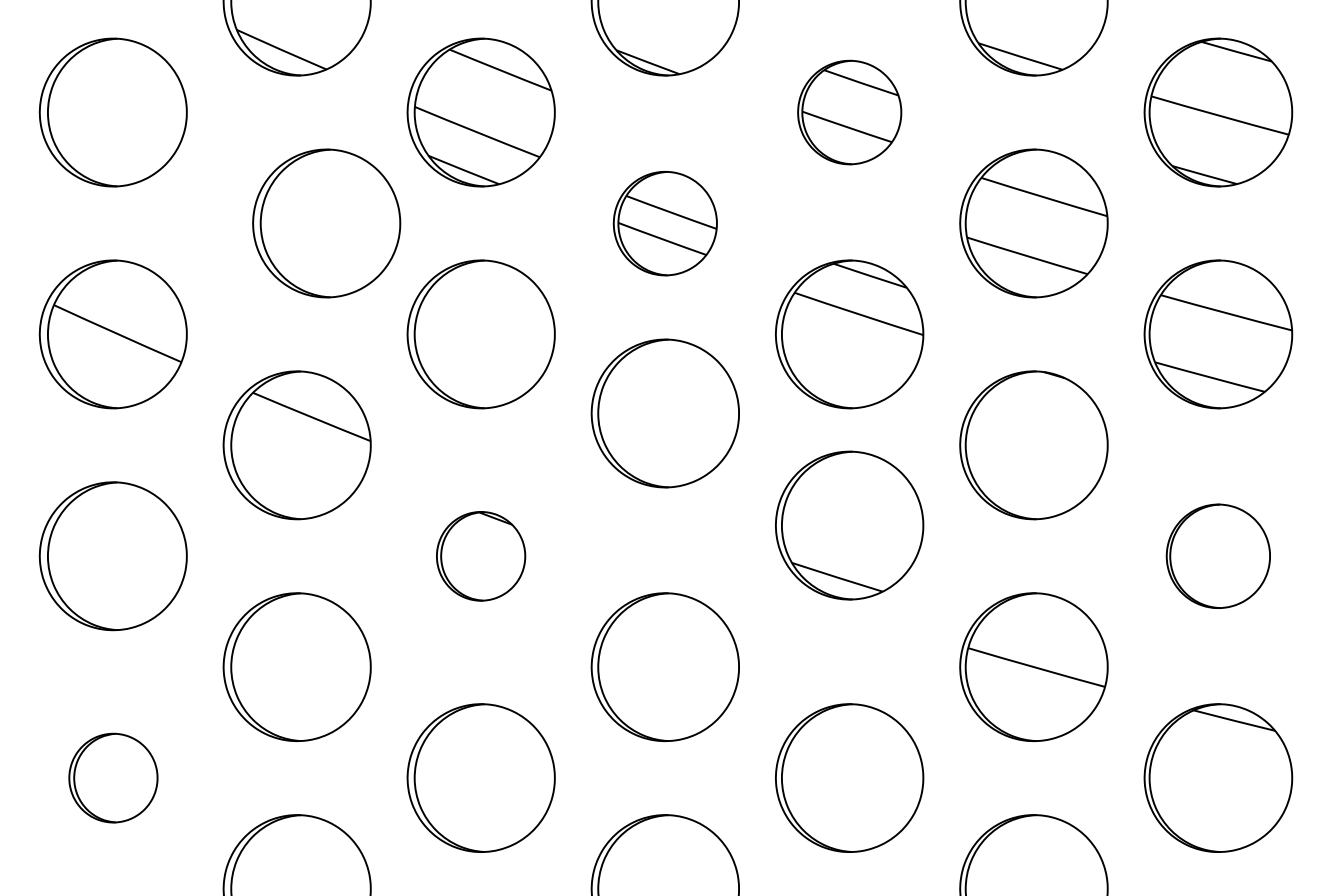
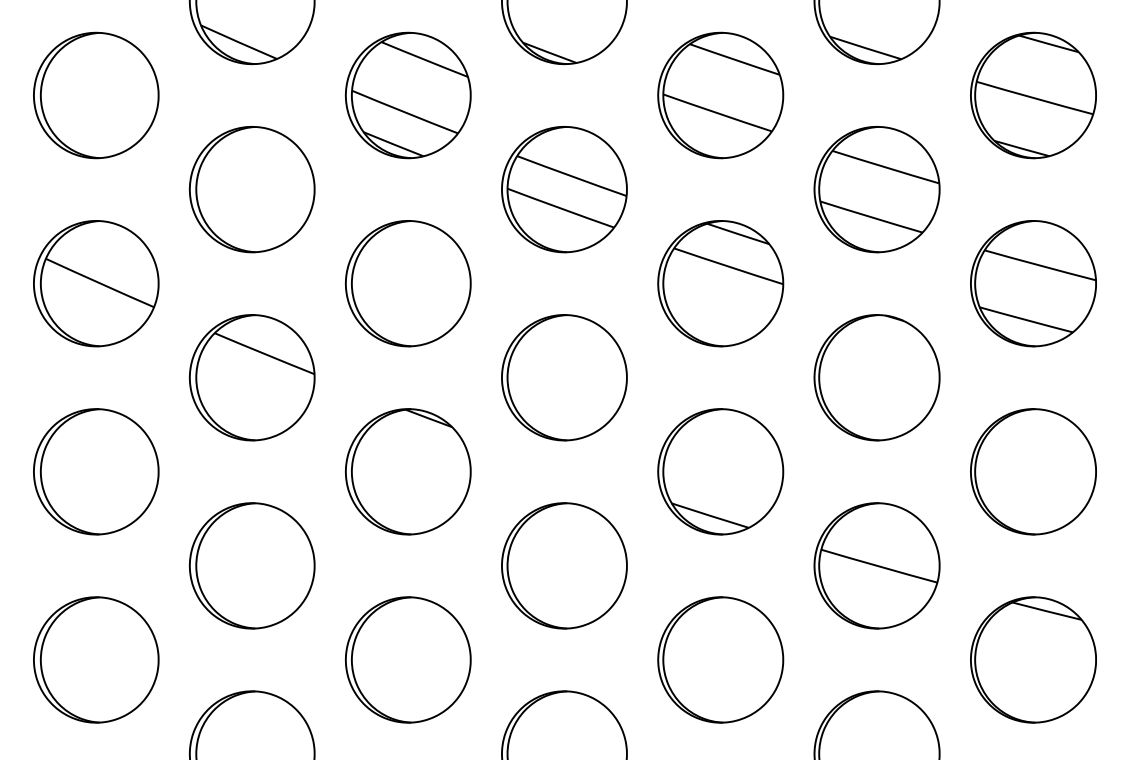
part: (849, 112) -> (720, 95), size x1.43
part: (325, 223) -> (251, 189), moved
part: (665, 223) -> (564, 189), size x1.43
part: (665, 413) -> (564, 377), moved
part: (849, 525) -> (720, 471), moved
part: (480, 555) -> (407, 471), size x1.67
part: (1218, 555) -> (1033, 471), size x1.43
part: (113, 777) -> (96, 659), size x1.67

